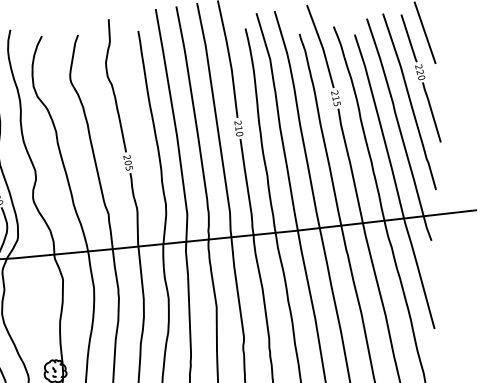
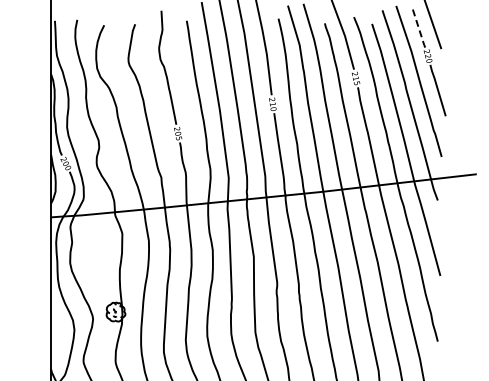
line: (409, 38) -> (418, 27), solid -> dashed

